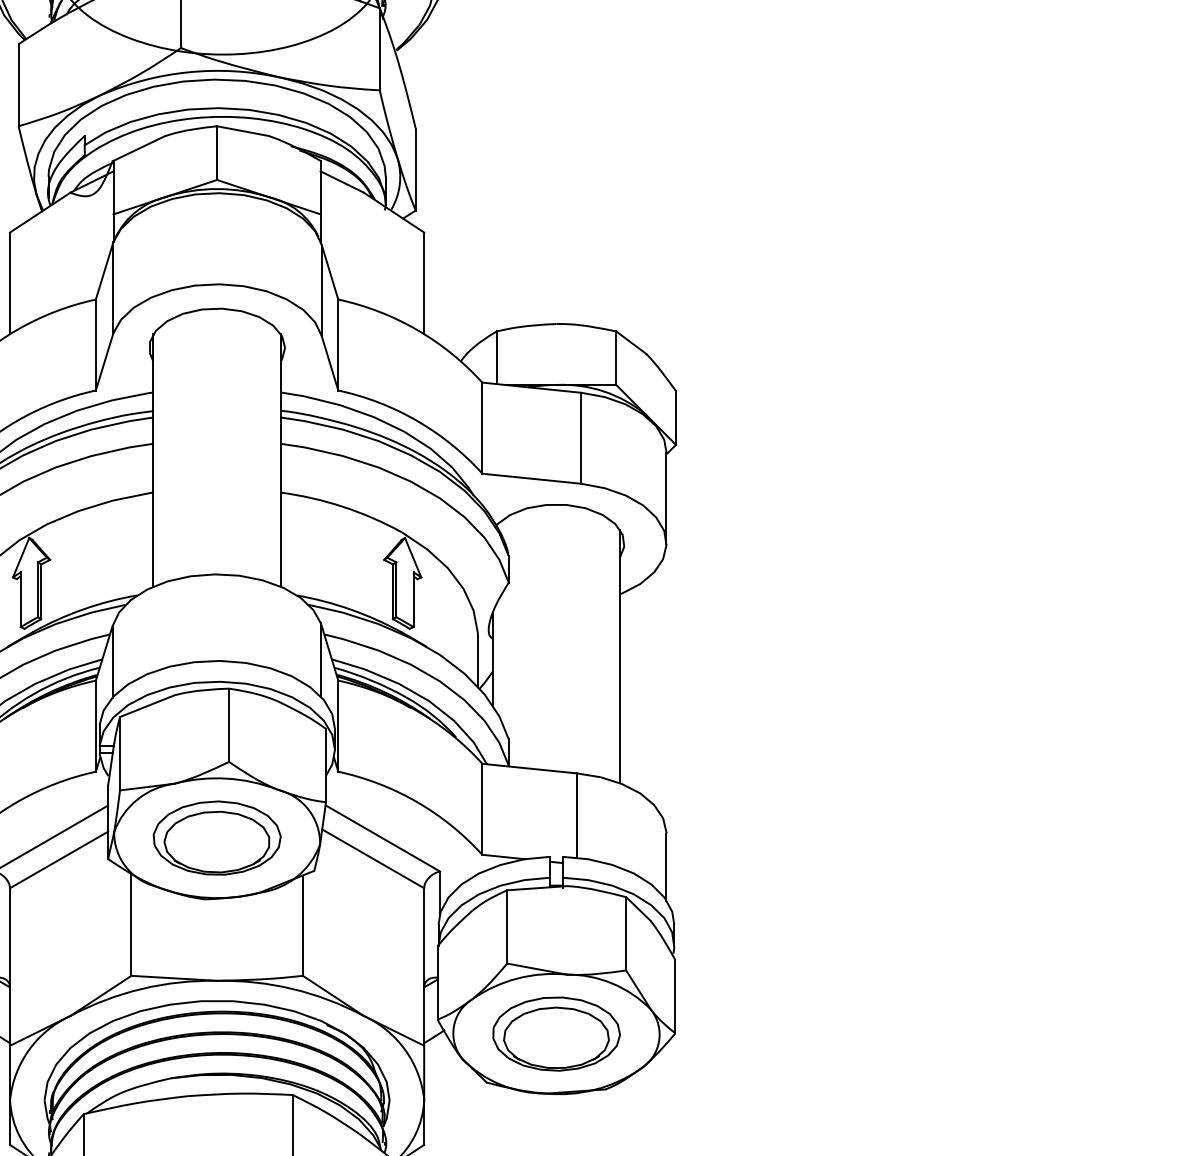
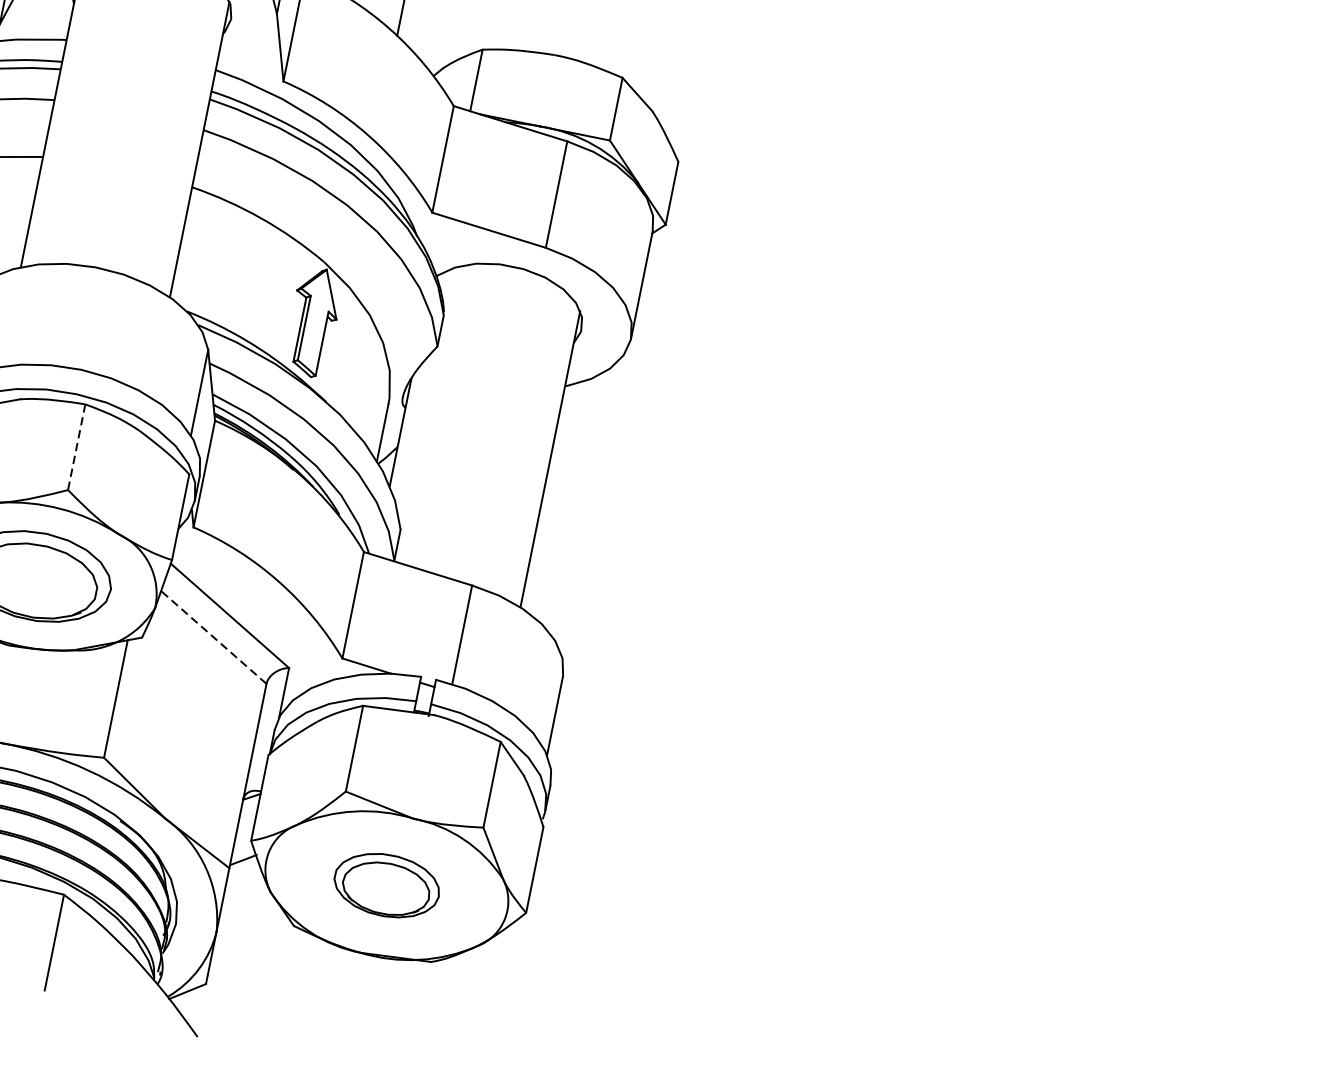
line: (229, 725) -> (77, 447), solid -> dashed
line: (373, 858) -> (214, 637), solid -> dashed
part: (556, 1033) -> (387, 884), size x0.7

